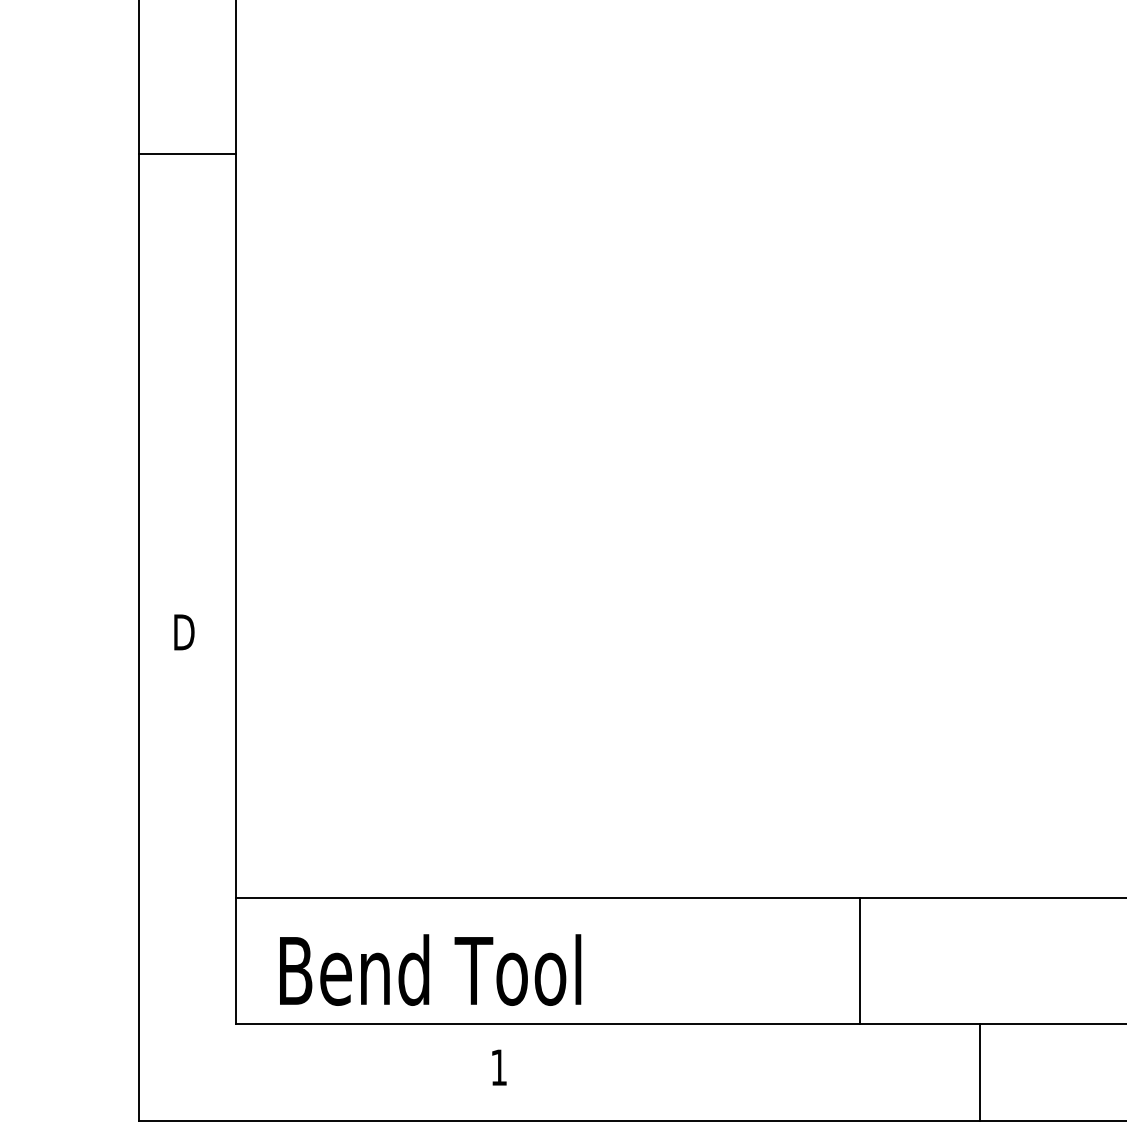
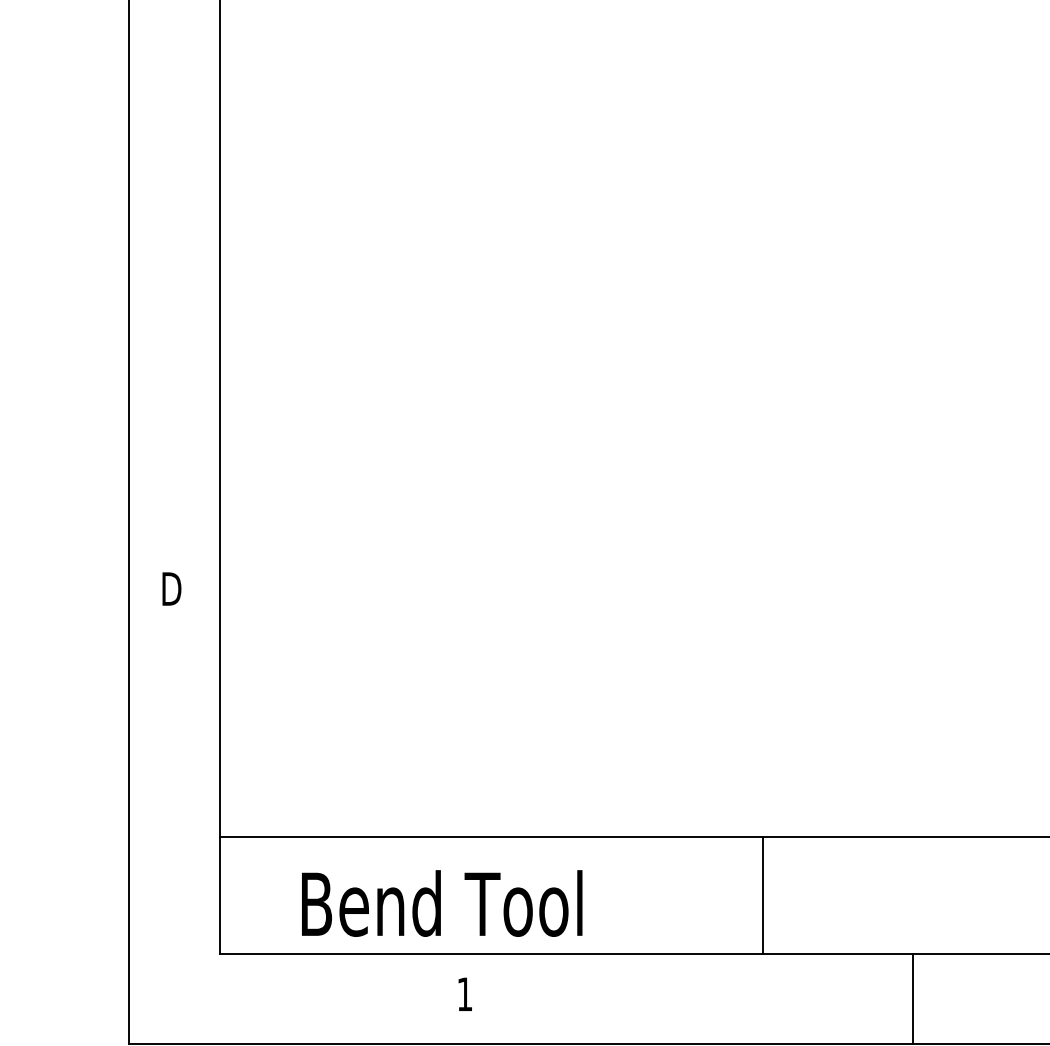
line: (187, 154) -> (174, 143), removed
line: (860, 960) -> (763, 894), moved
text: (430, 970) -> (442, 903), moved

